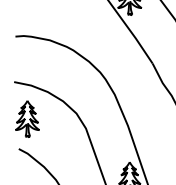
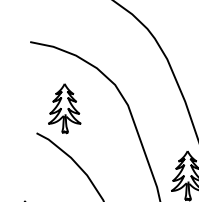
part: (27, 118) -> (64, 108), moved

